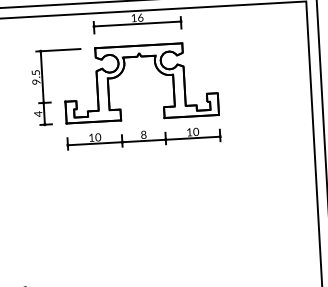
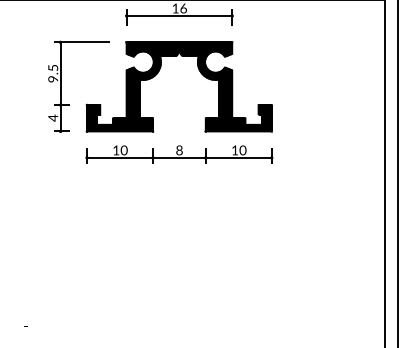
fill: (140, 82) -> (179, 86), added

